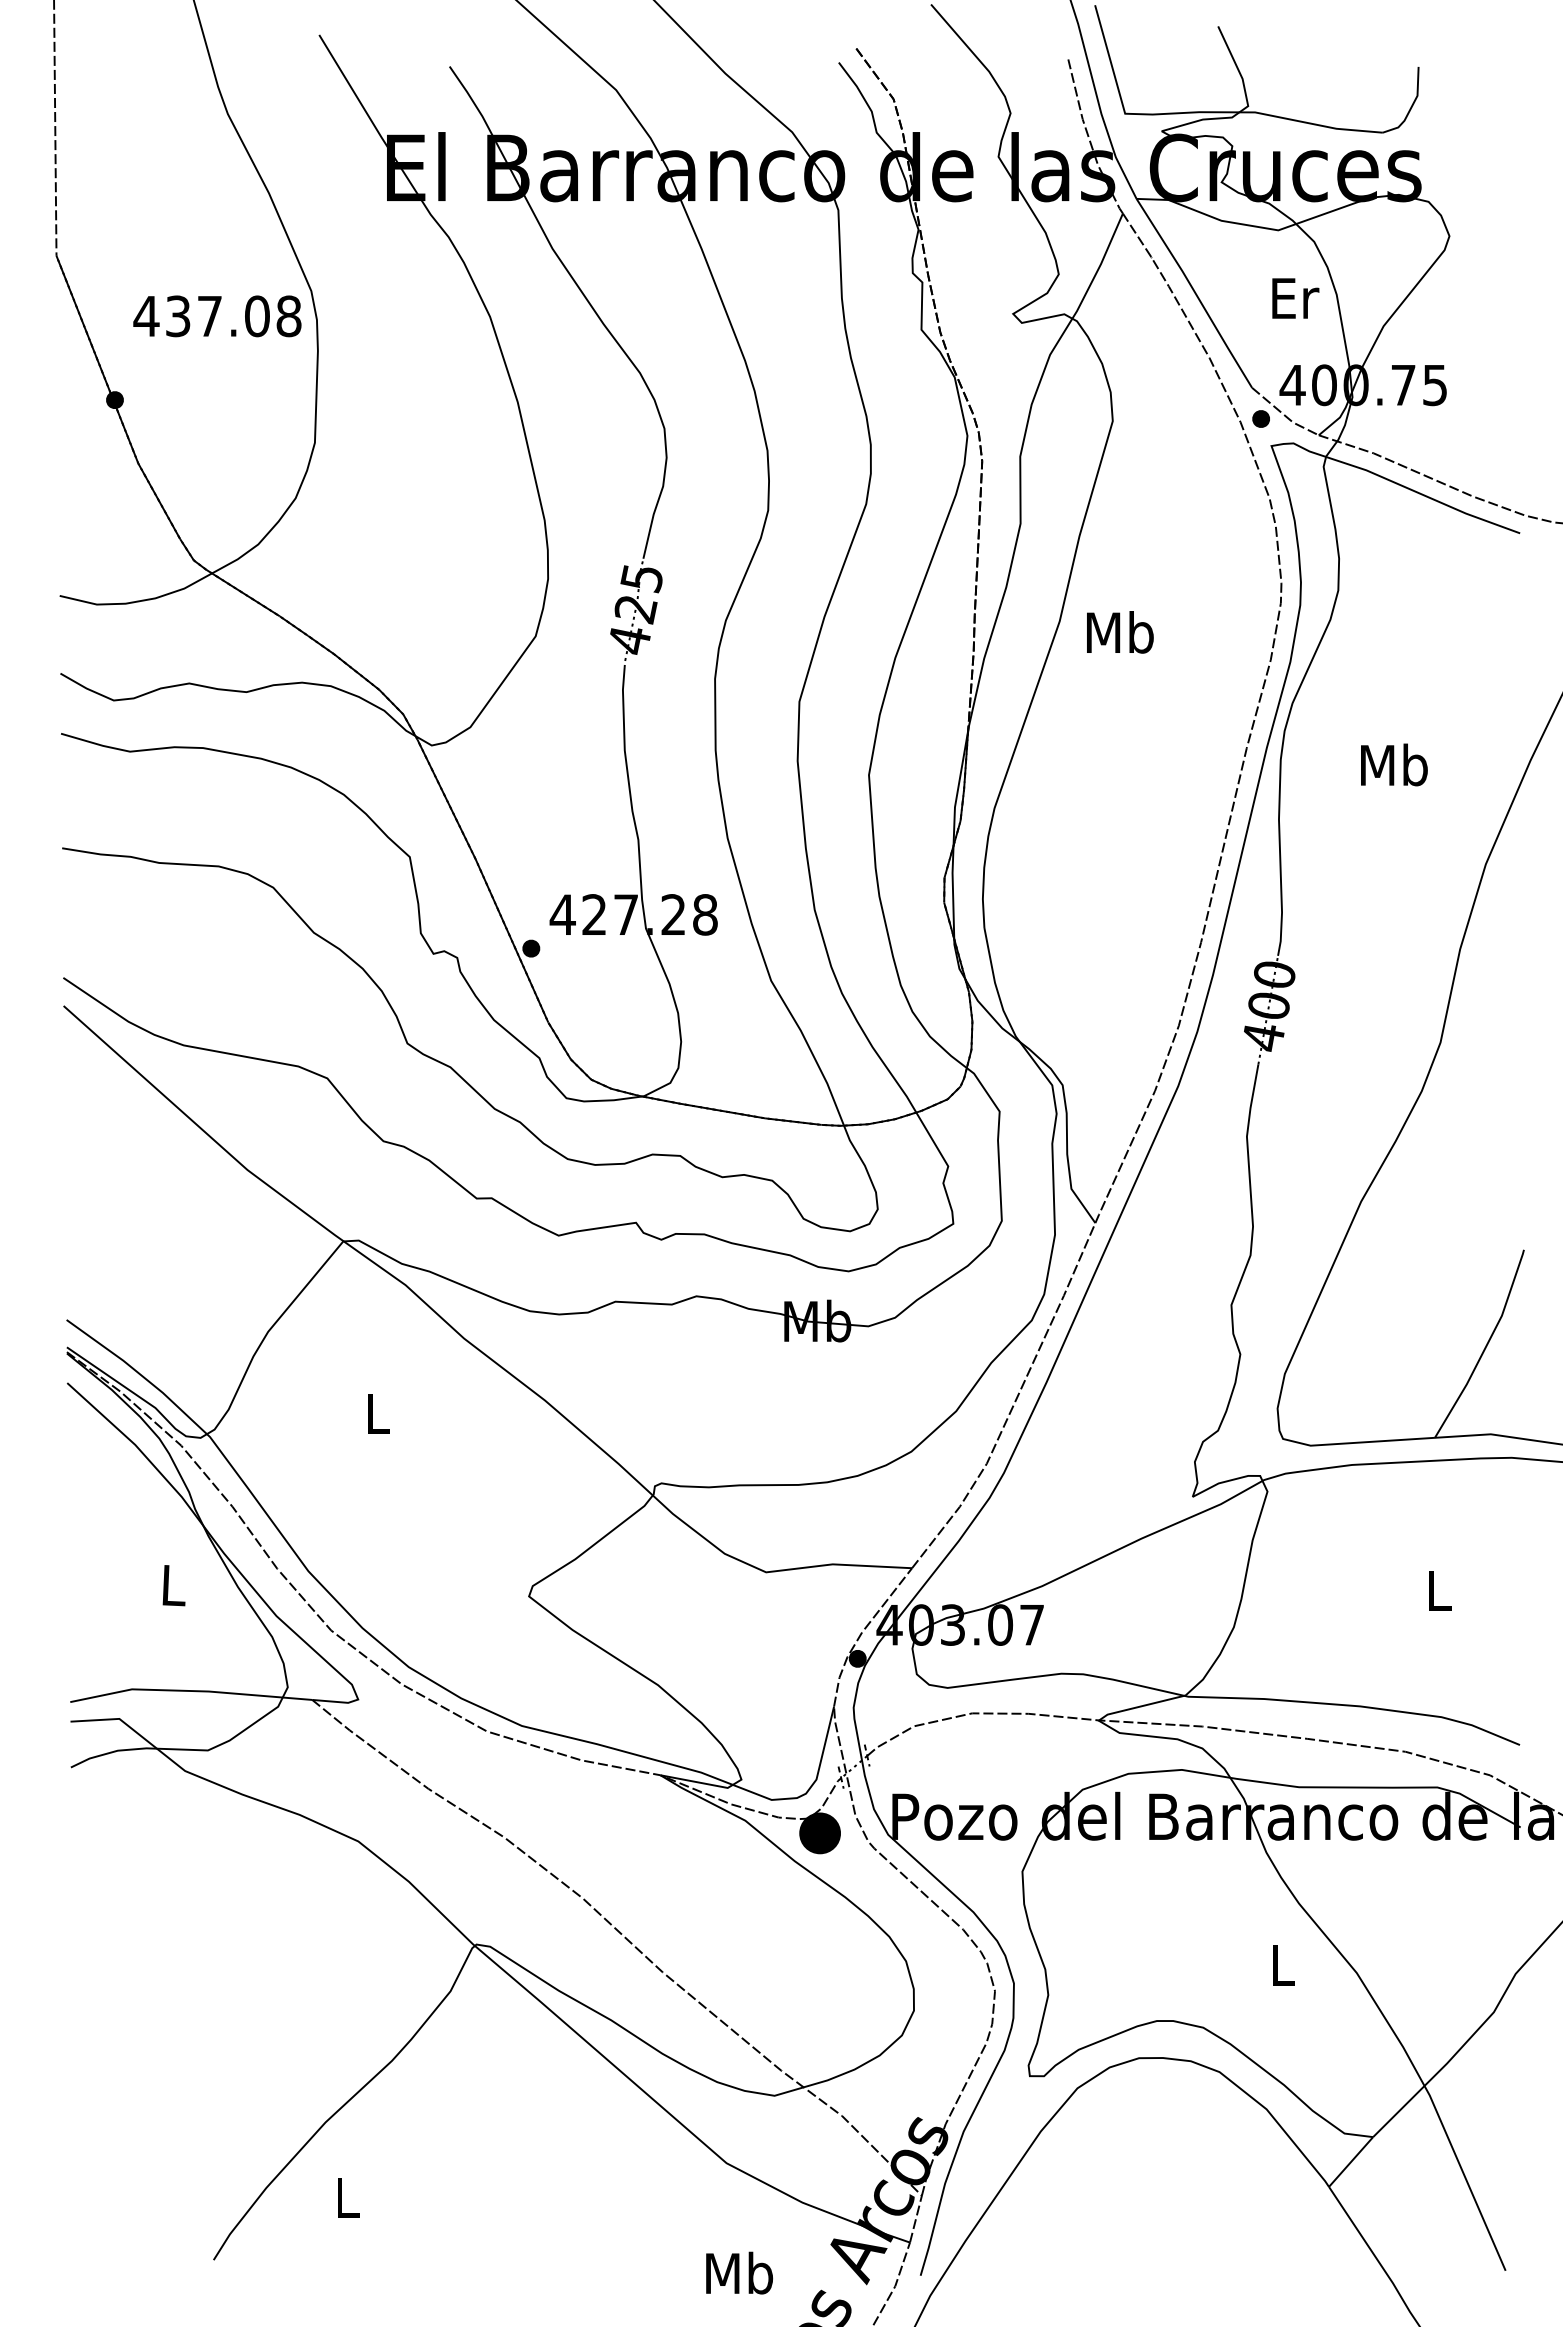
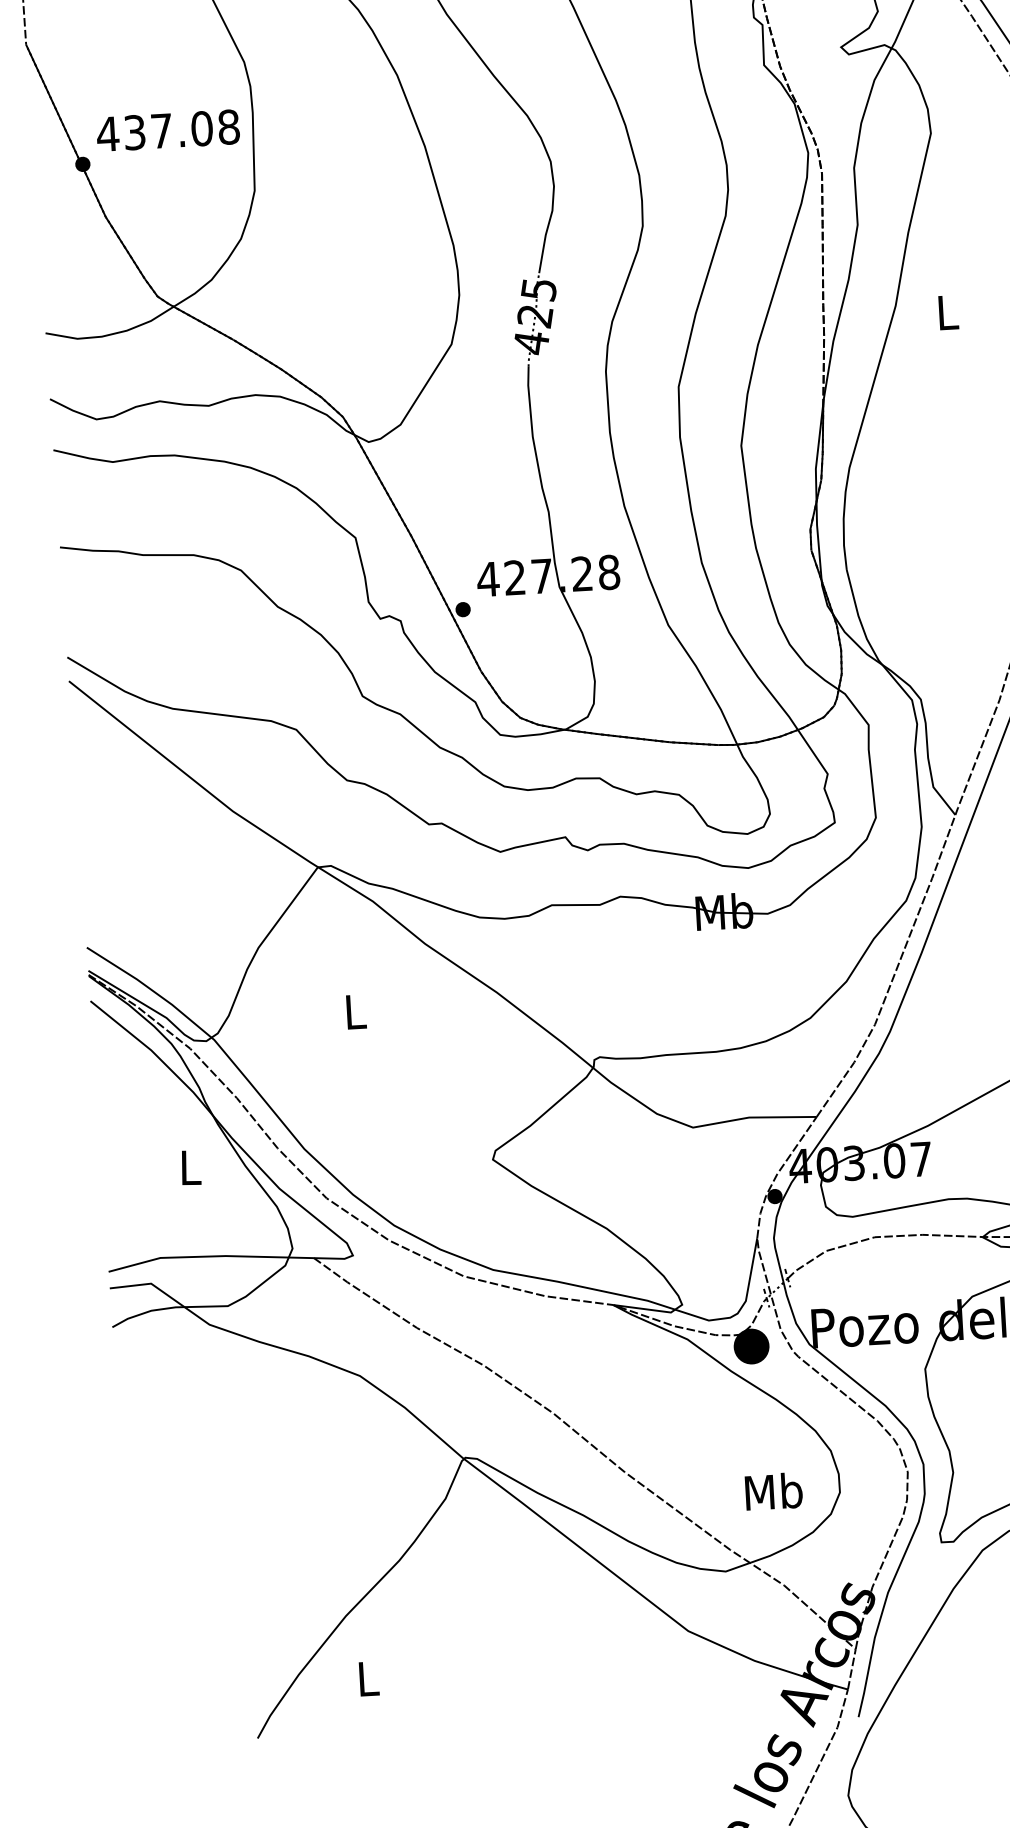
text: (217, 316) -> (168, 130), moved
text: (1120, 632) -> (947, 312), Mb -> L
text: (739, 2272) -> (773, 1491), moved

